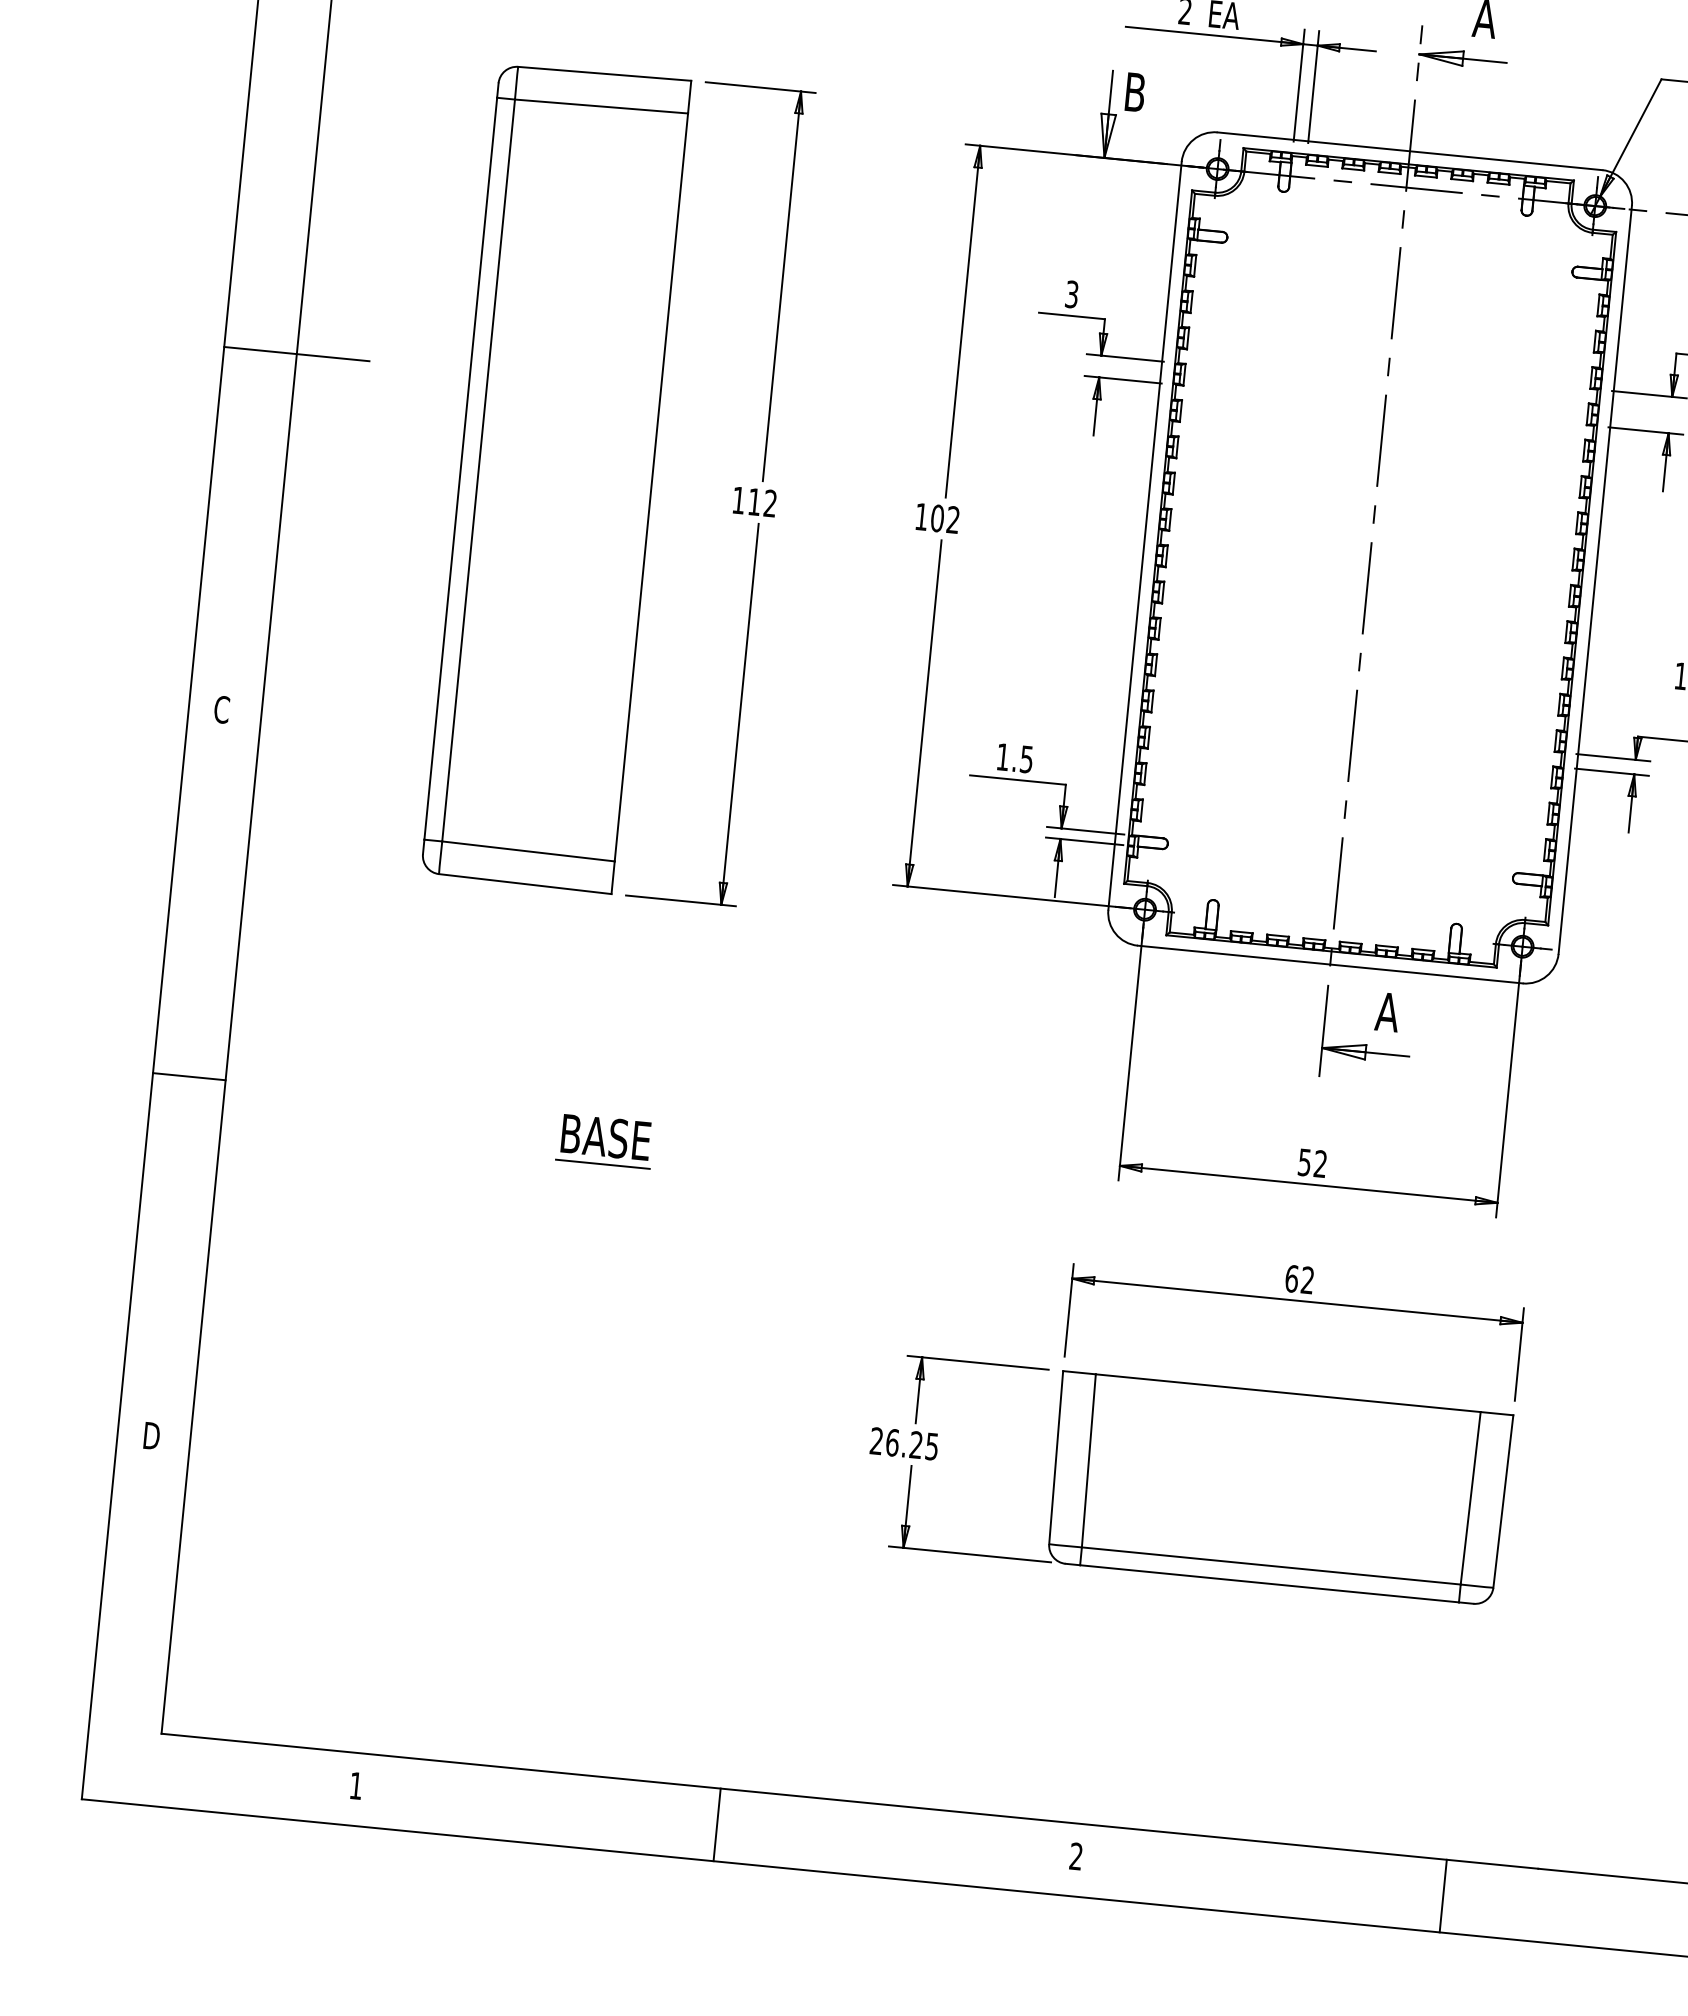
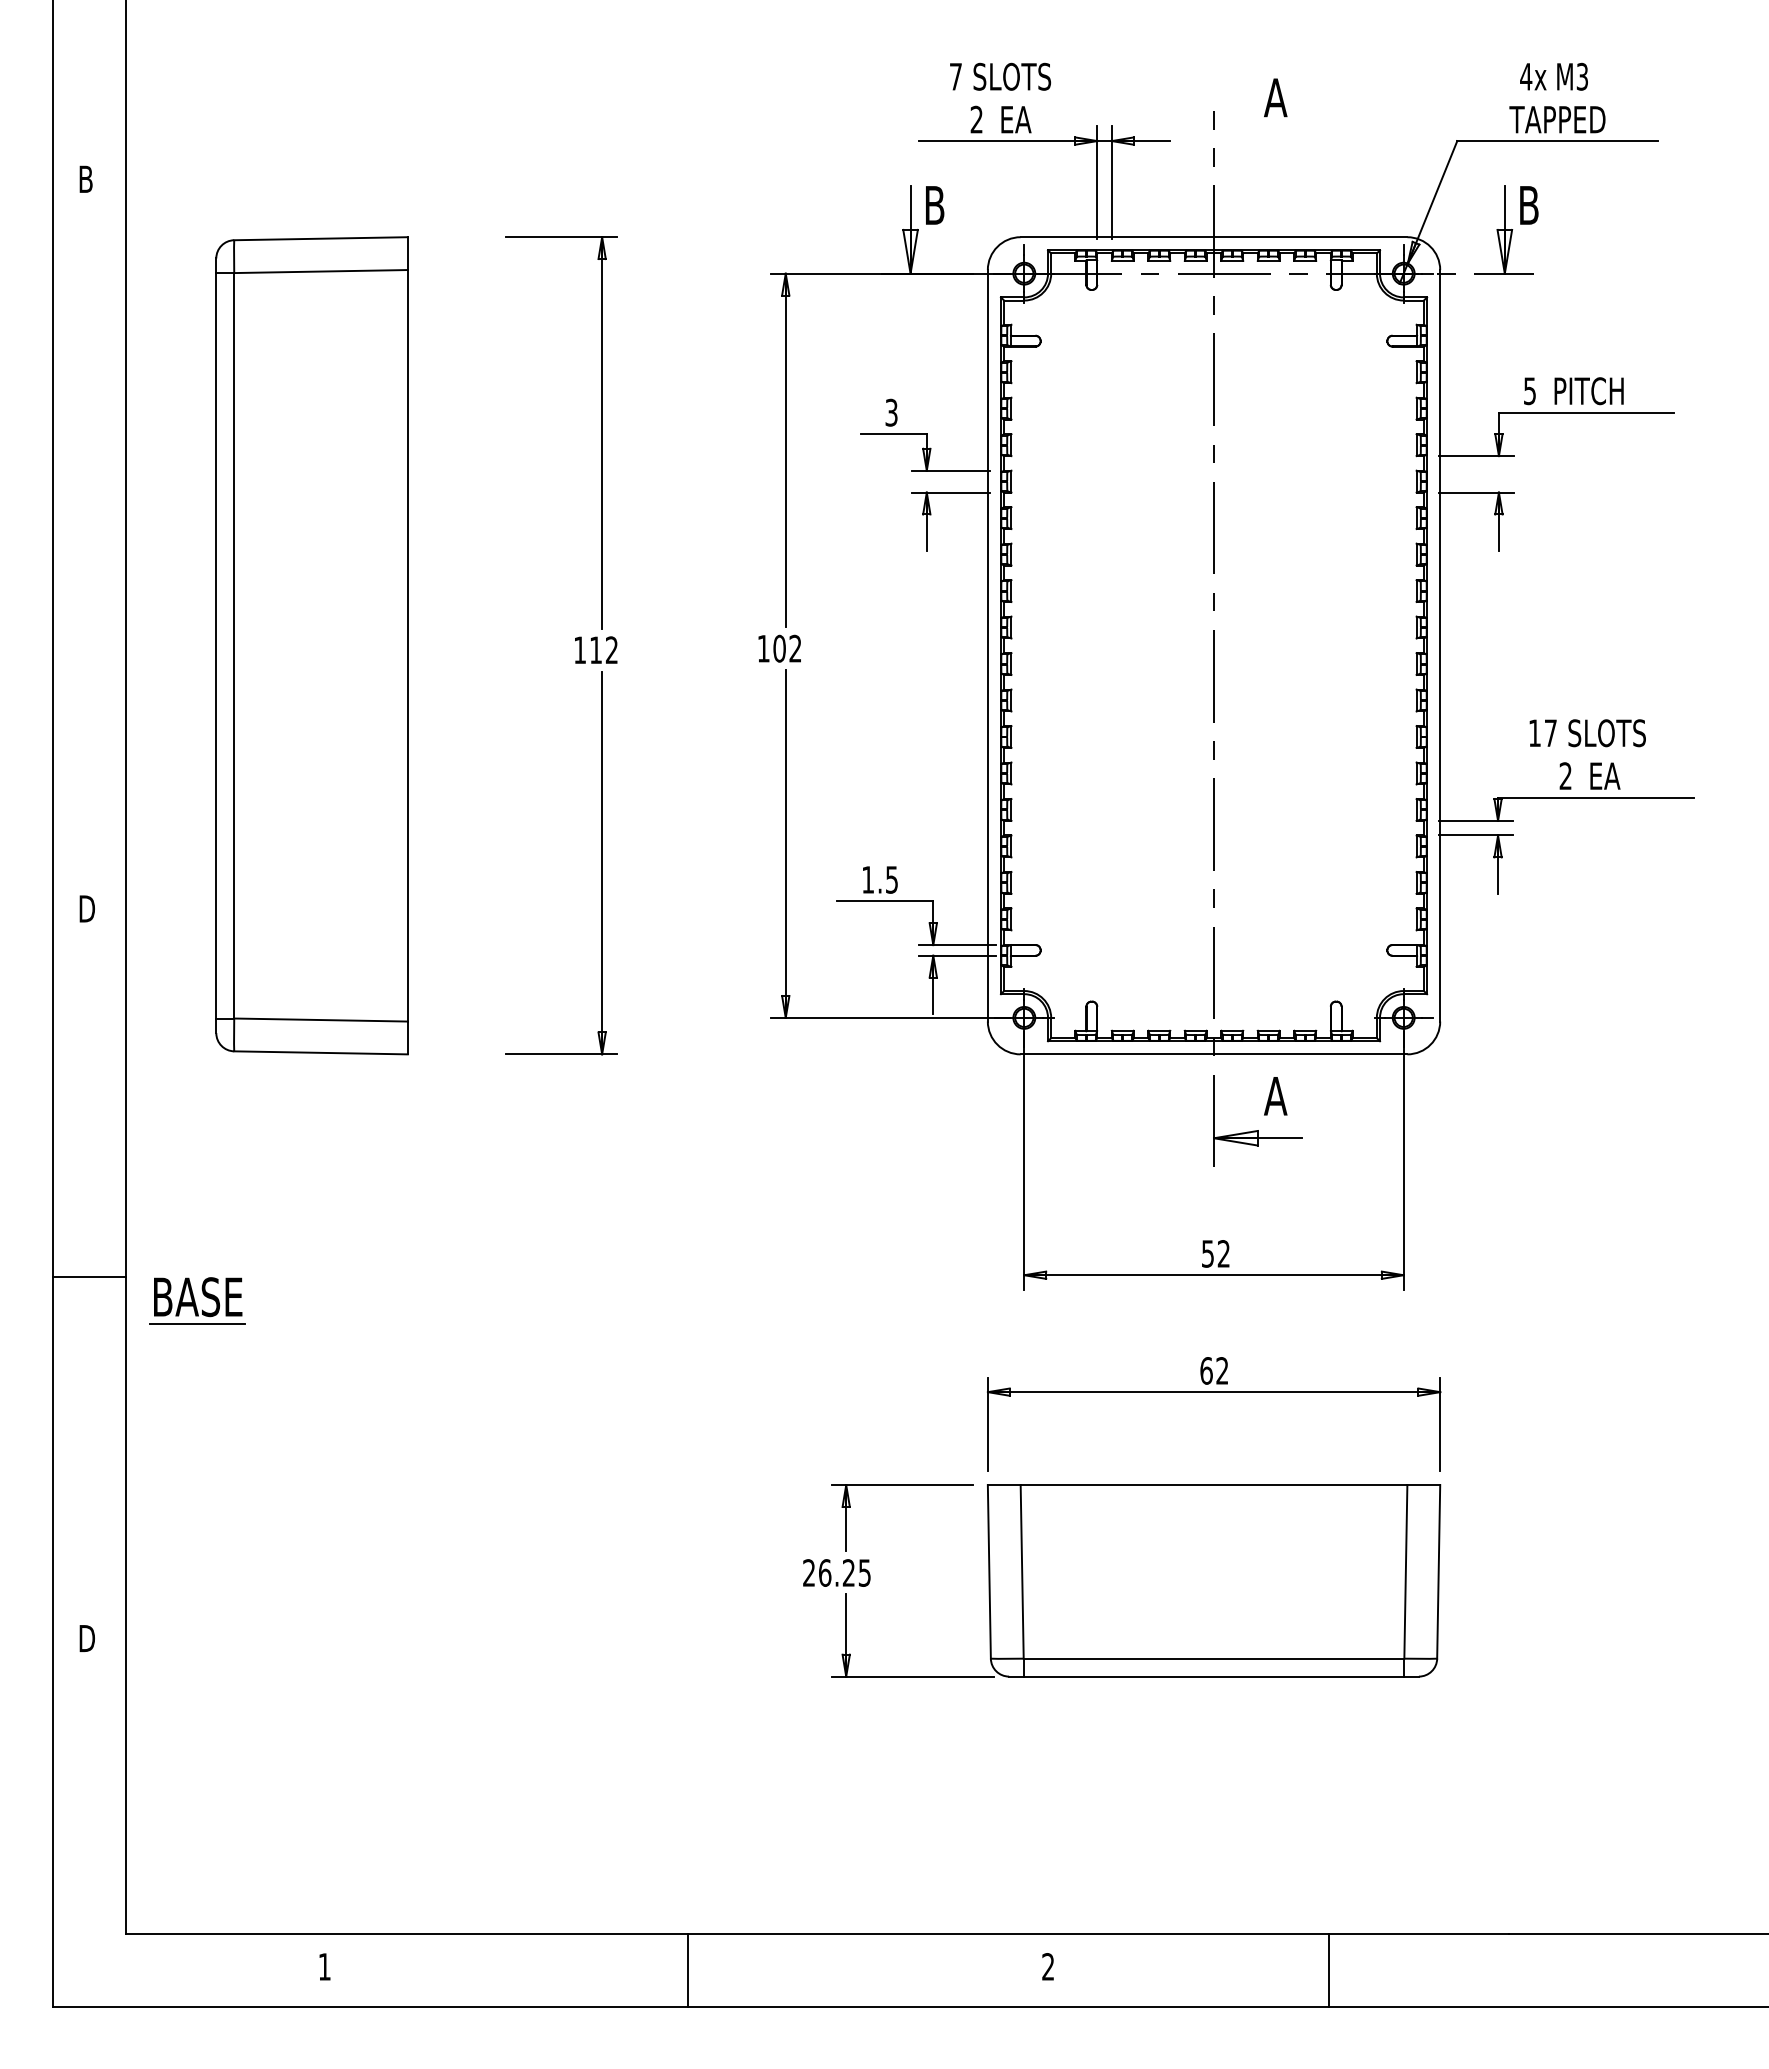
part: (1462, 58) -> (1257, 139), removed
line: (296, 353) -> (125, 547), removed
part: (555, 477) -> (311, 645), moved
text: (222, 709) -> (86, 908), C -> D
part: (605, 1140) -> (197, 1300), moved
line: (1443, 1895) -> (1329, 1969), moved

